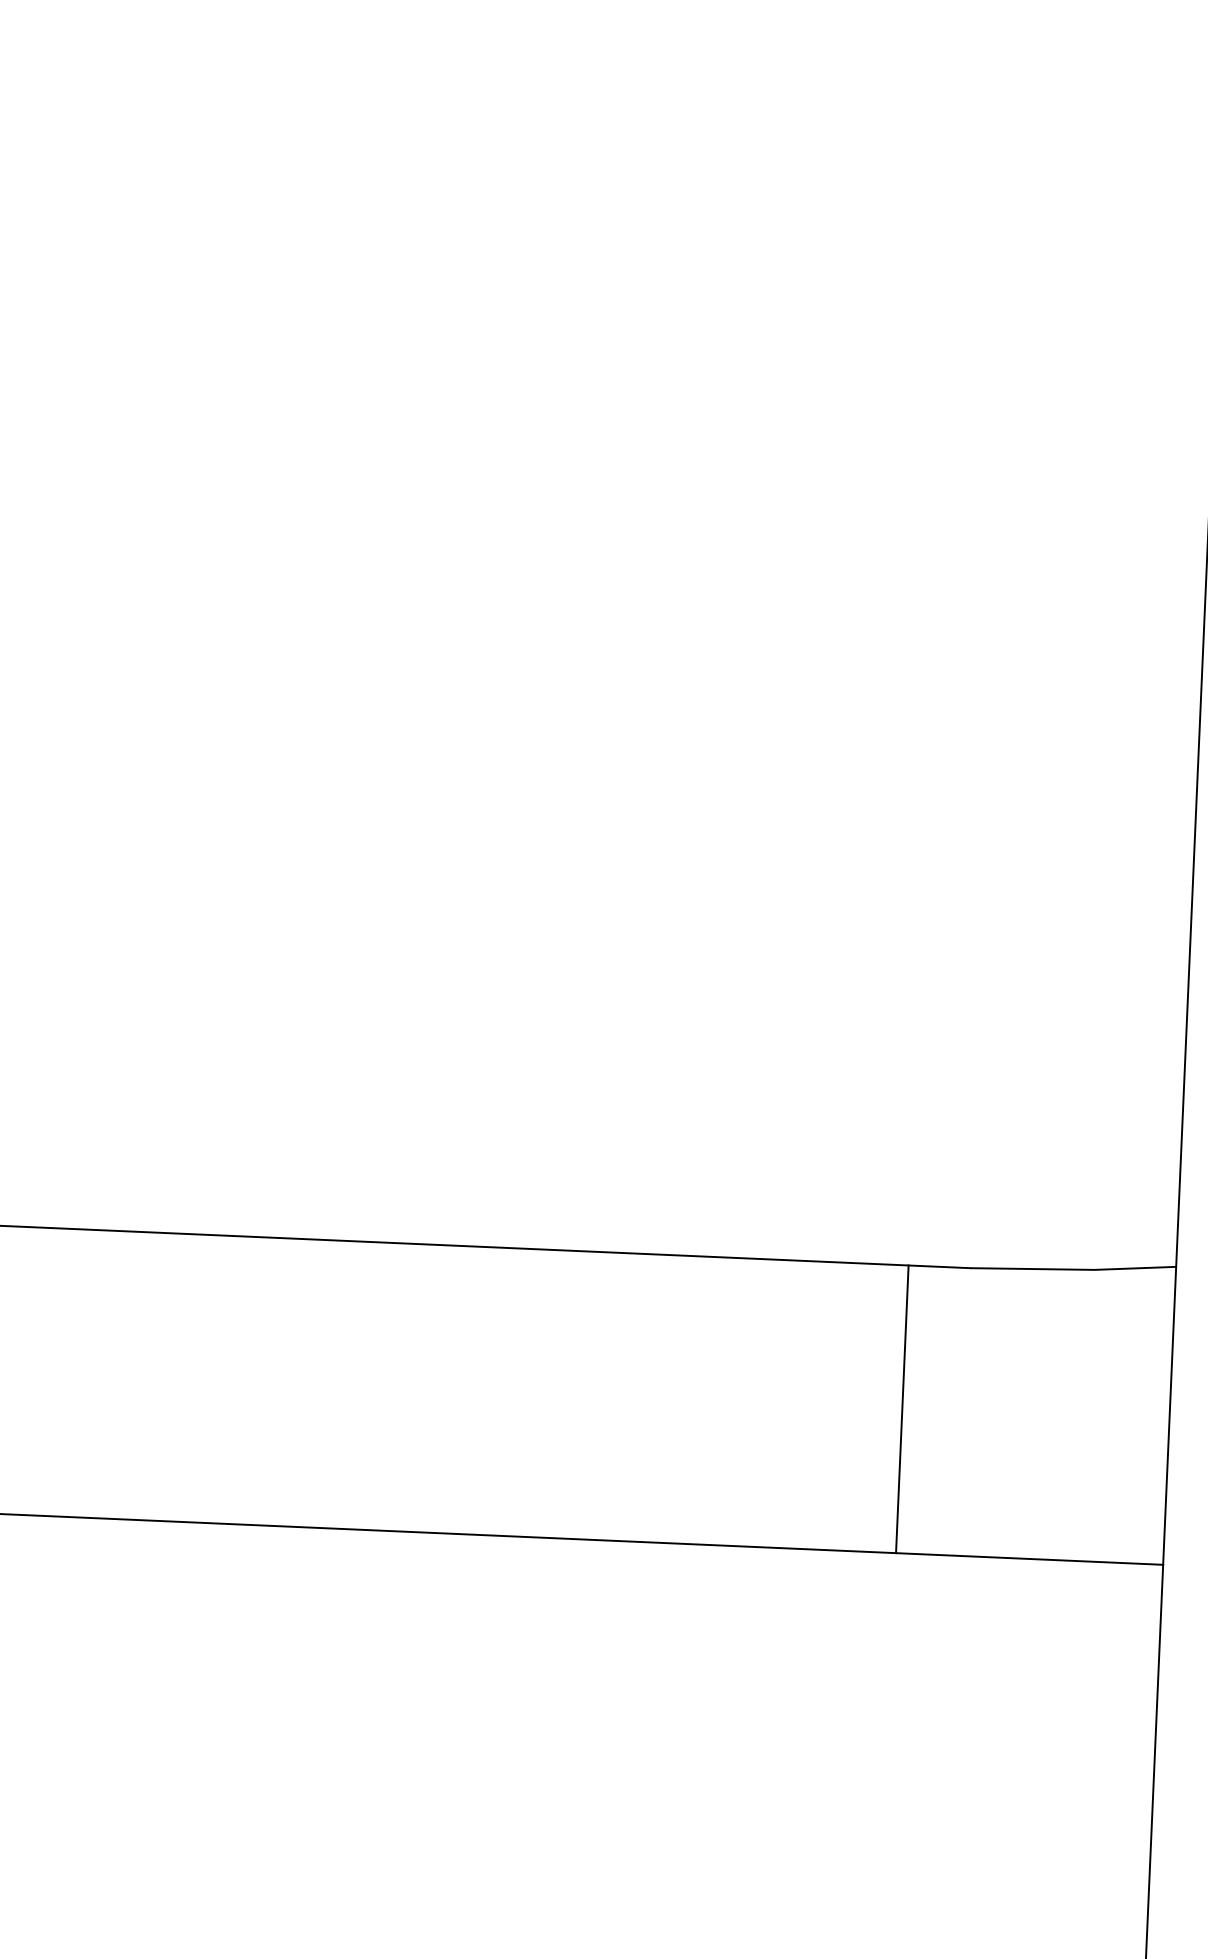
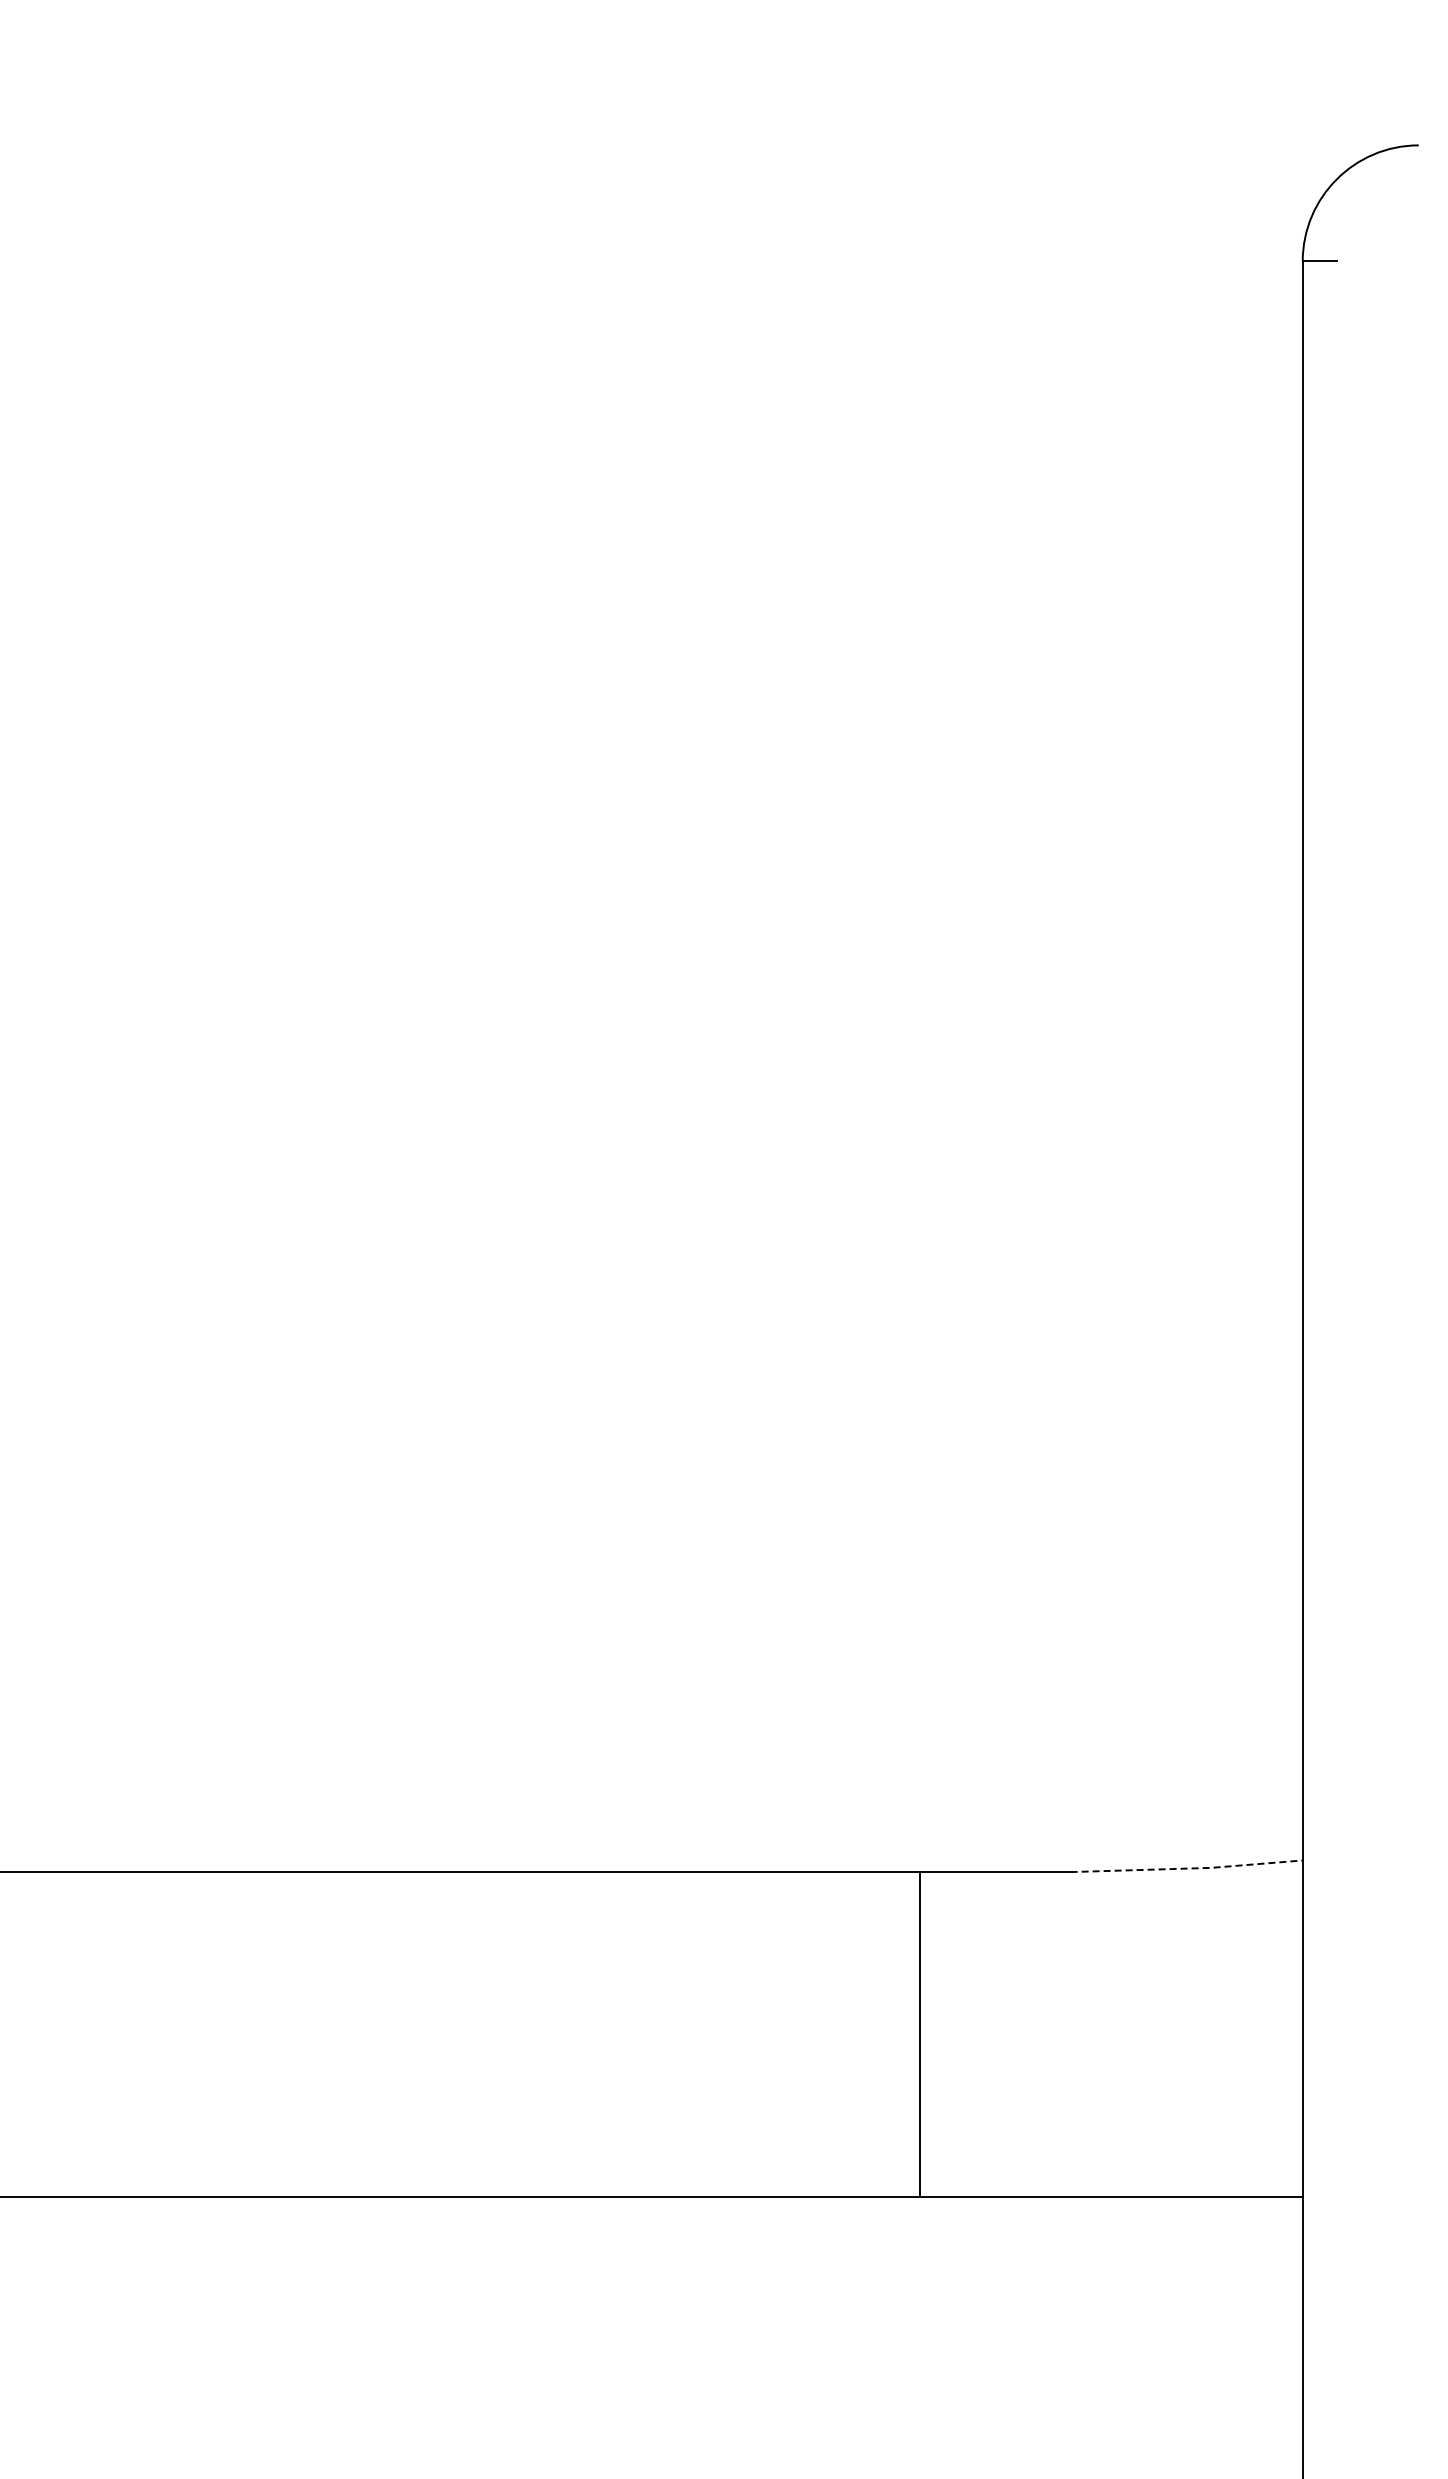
line: (1073, 1269) -> (1187, 1868), solid -> dashed
line: (902, 1409) -> (920, 2034), moved

